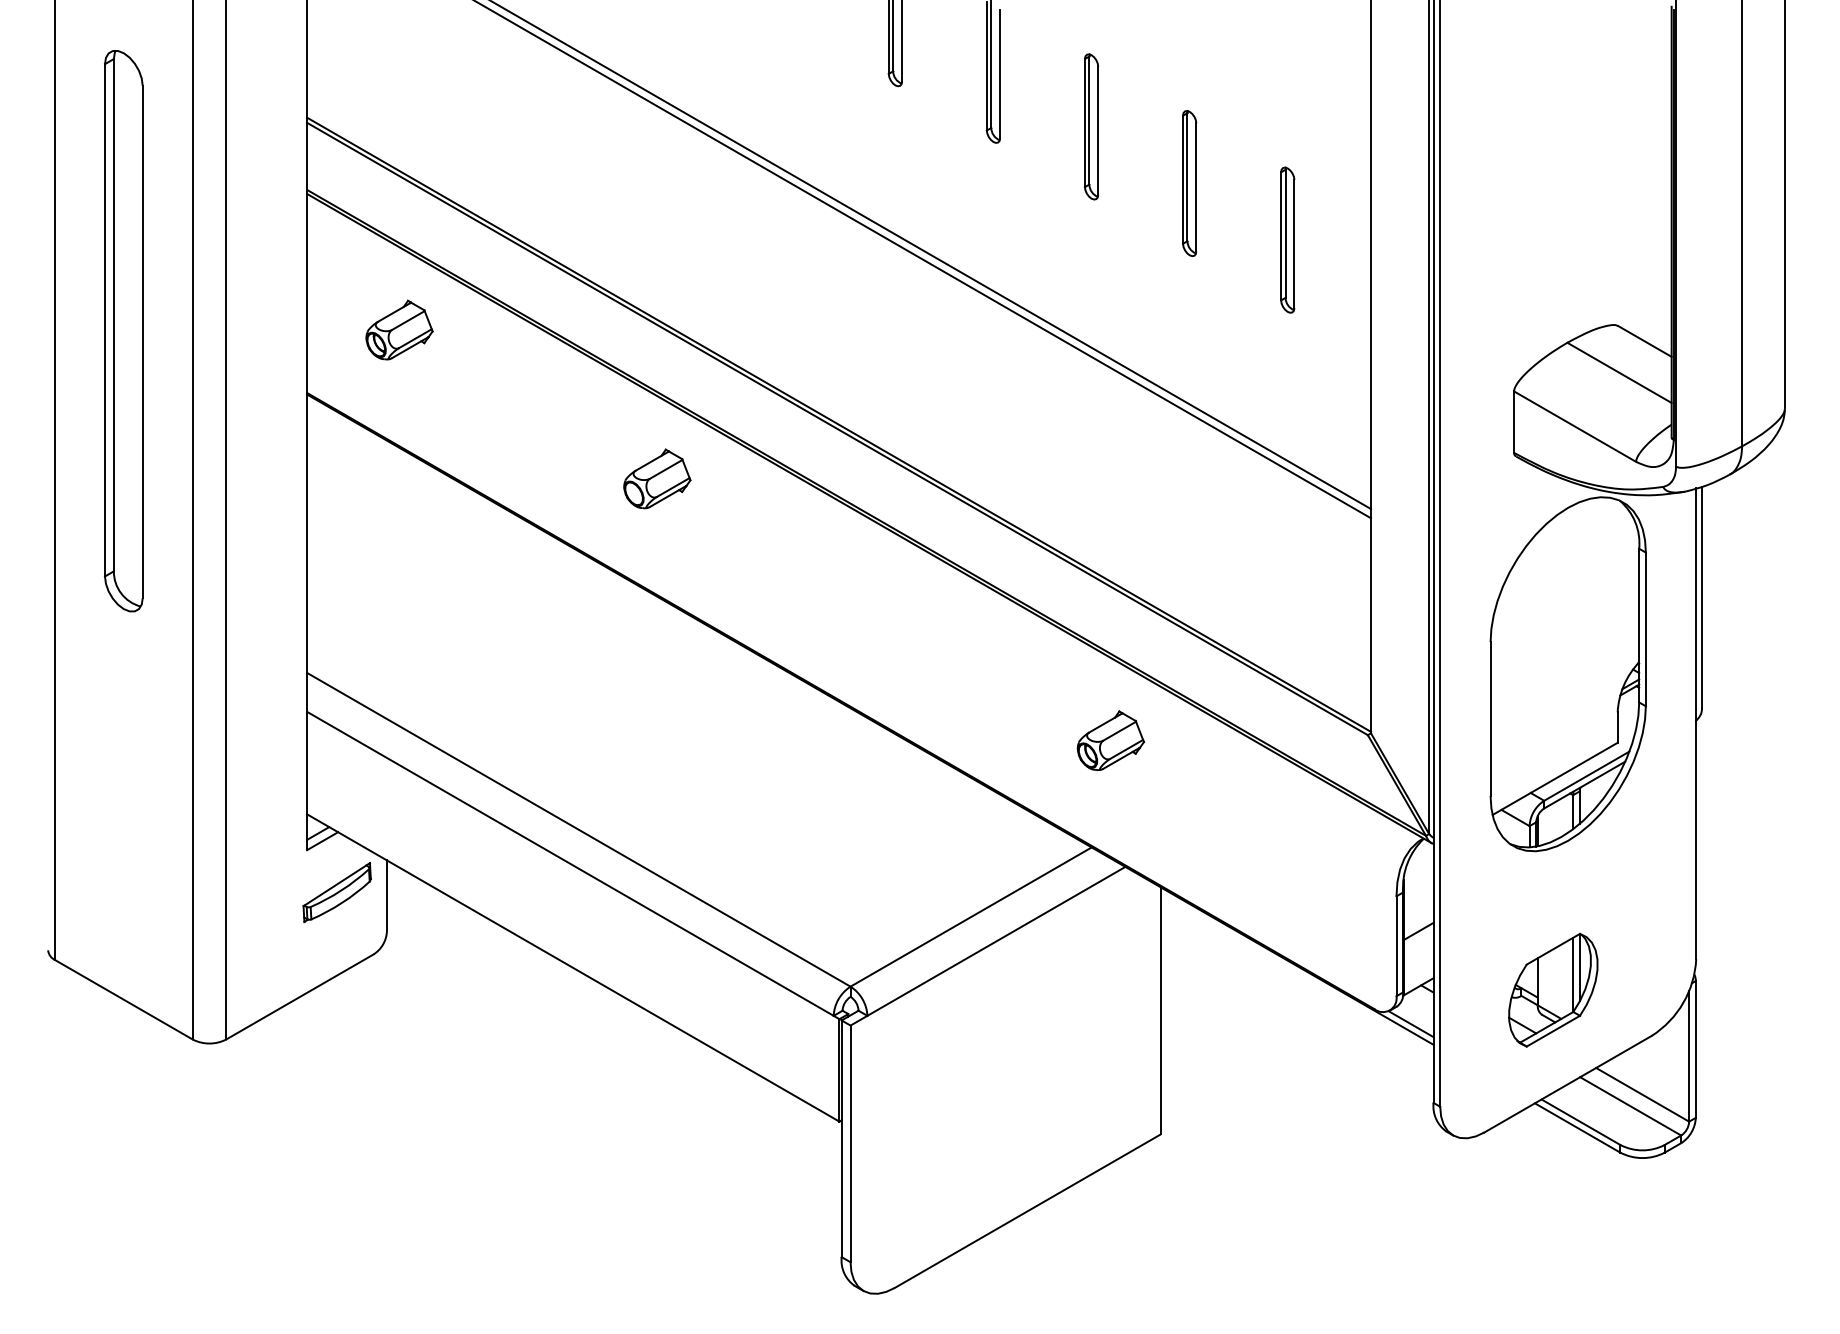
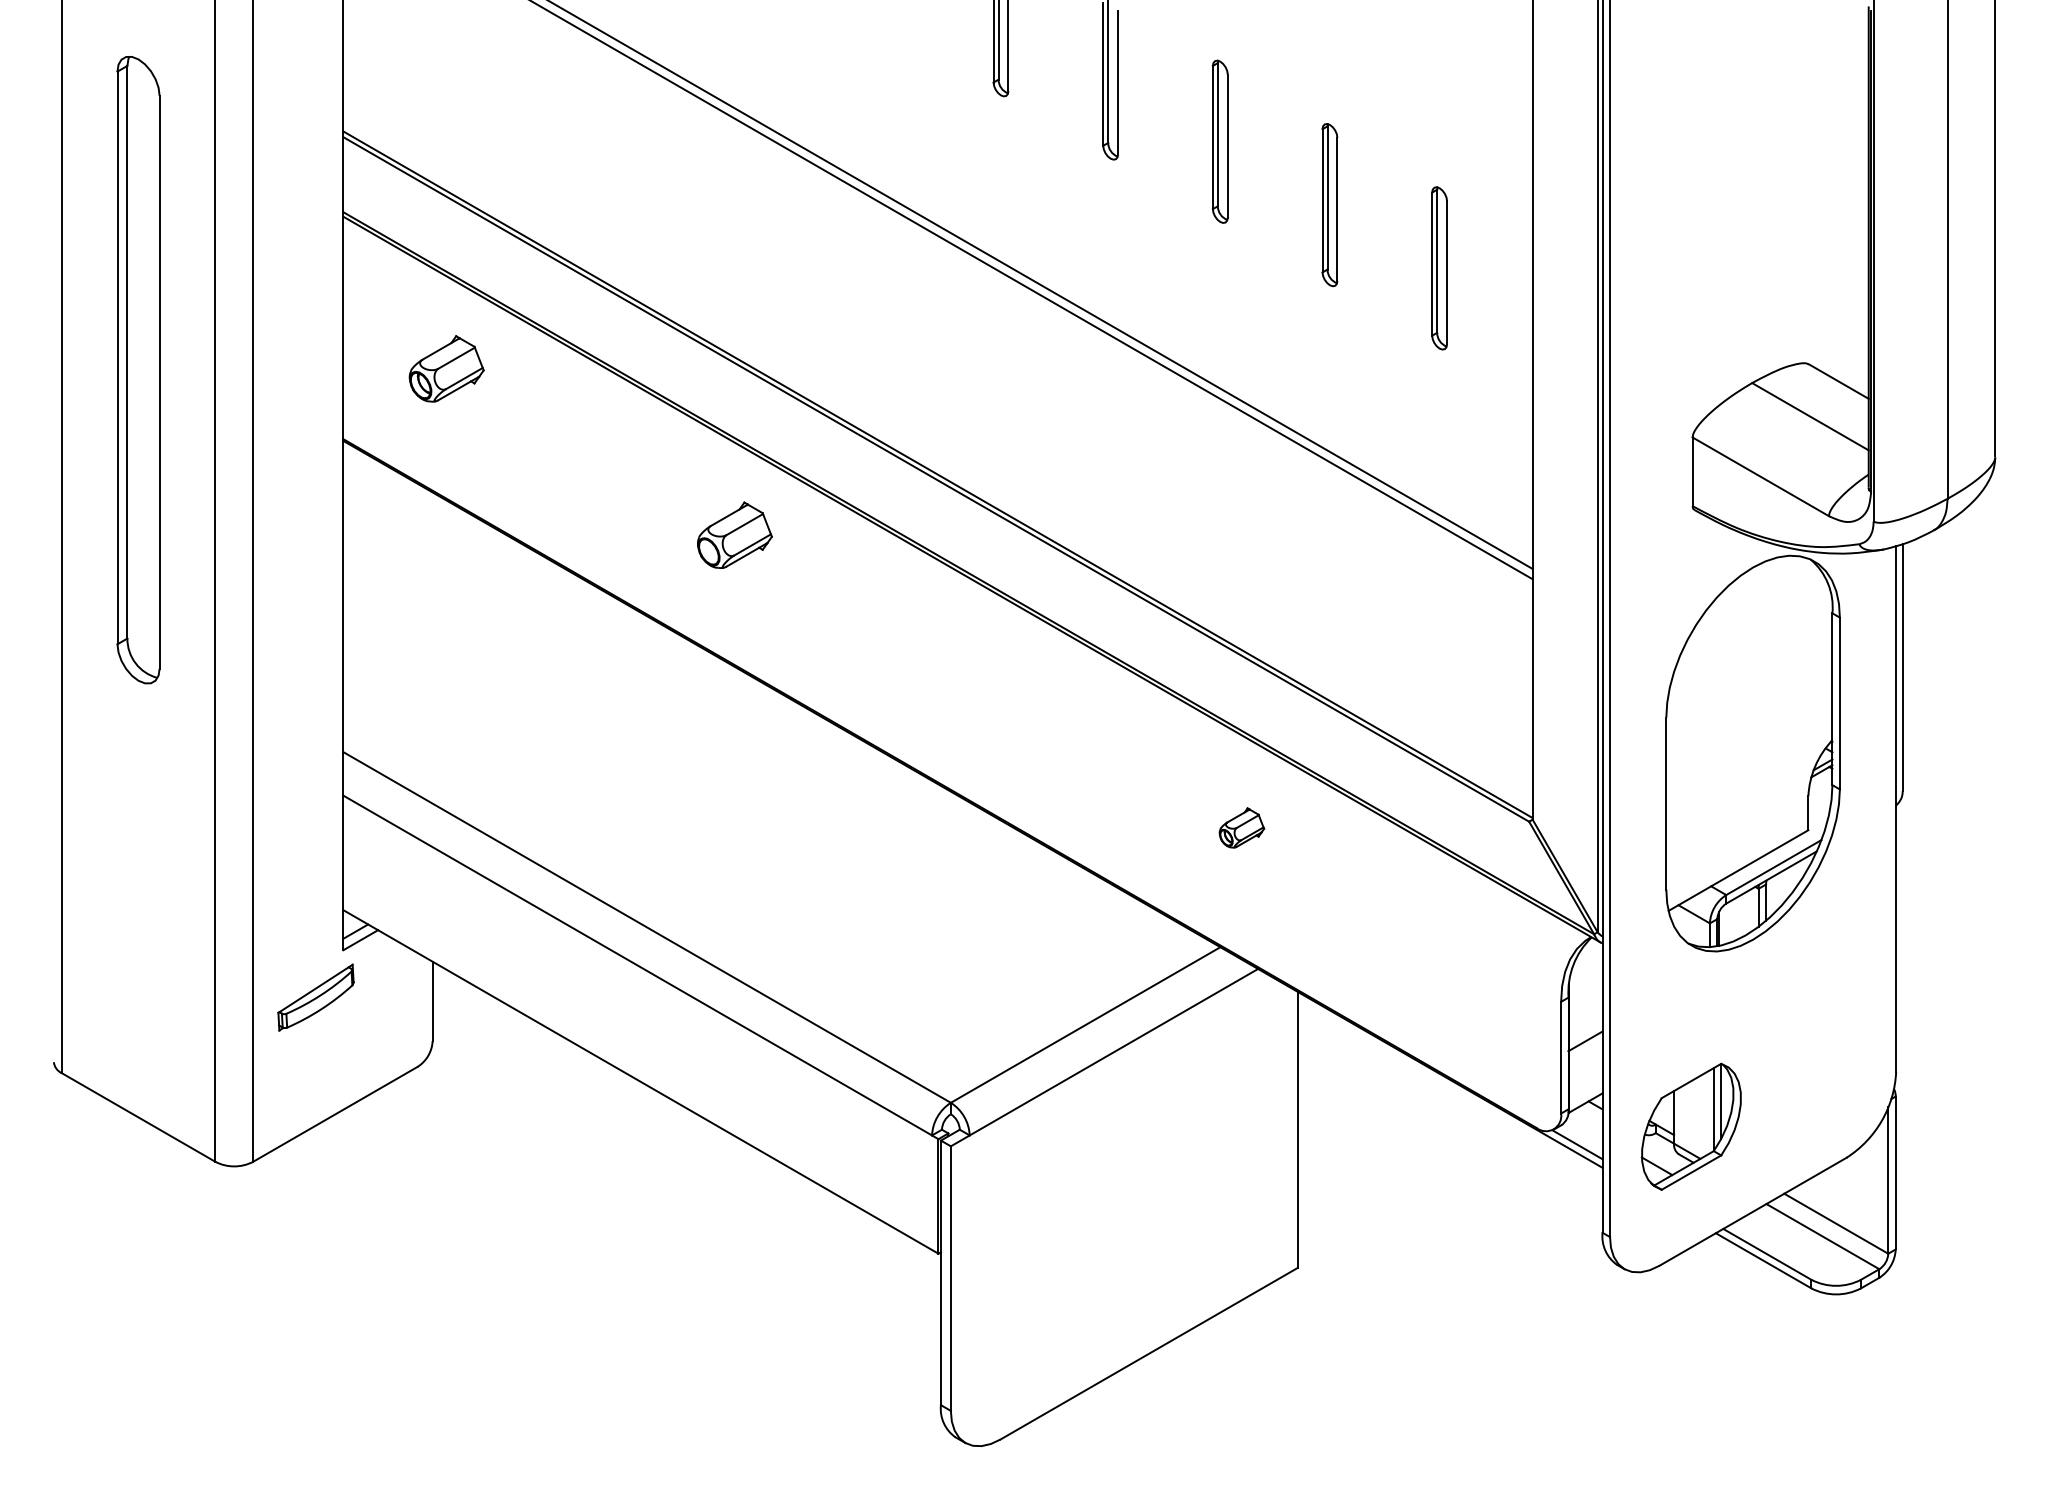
part: (1110, 740) -> (1241, 827), size x0.6
part: (336, 892) -> (315, 997), moved
part: (1552, 989) -> (1690, 1126), moved

